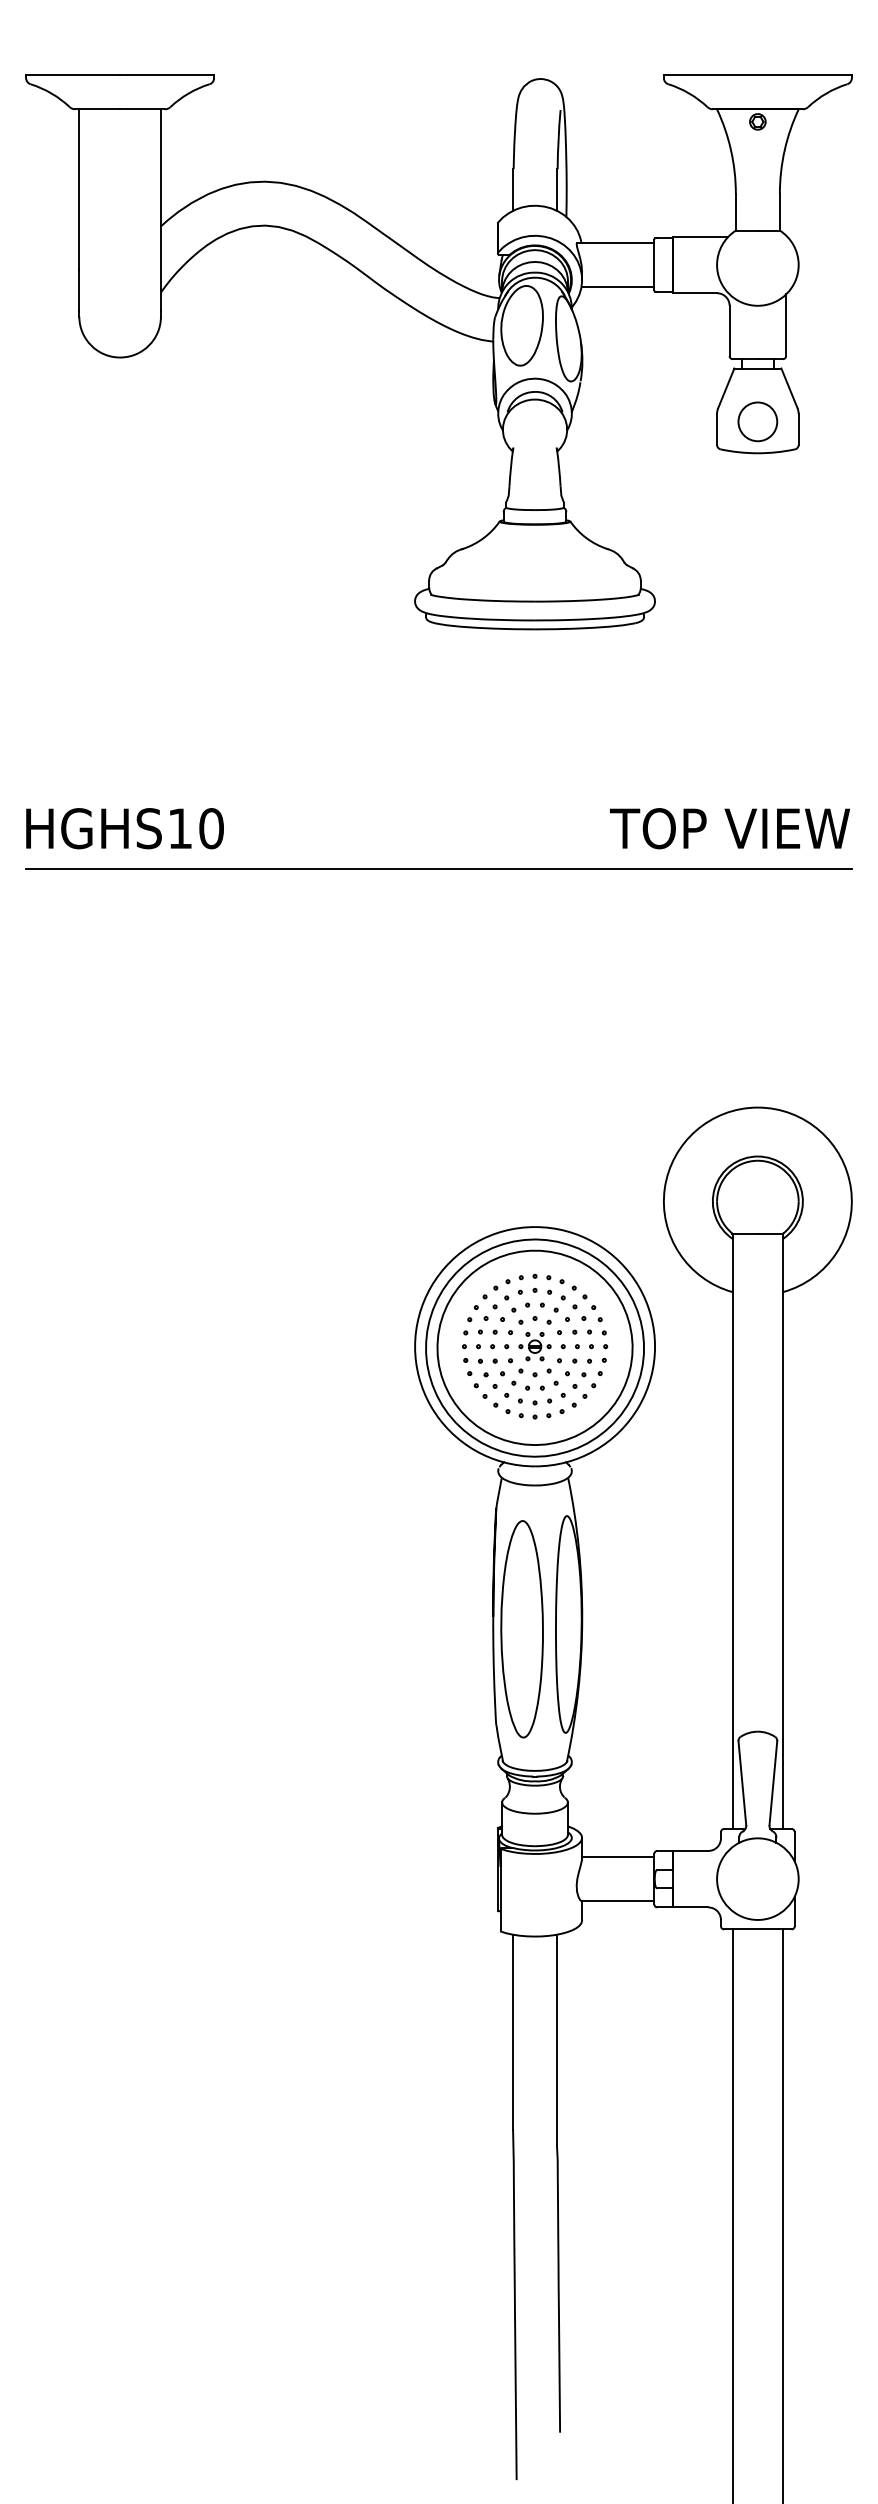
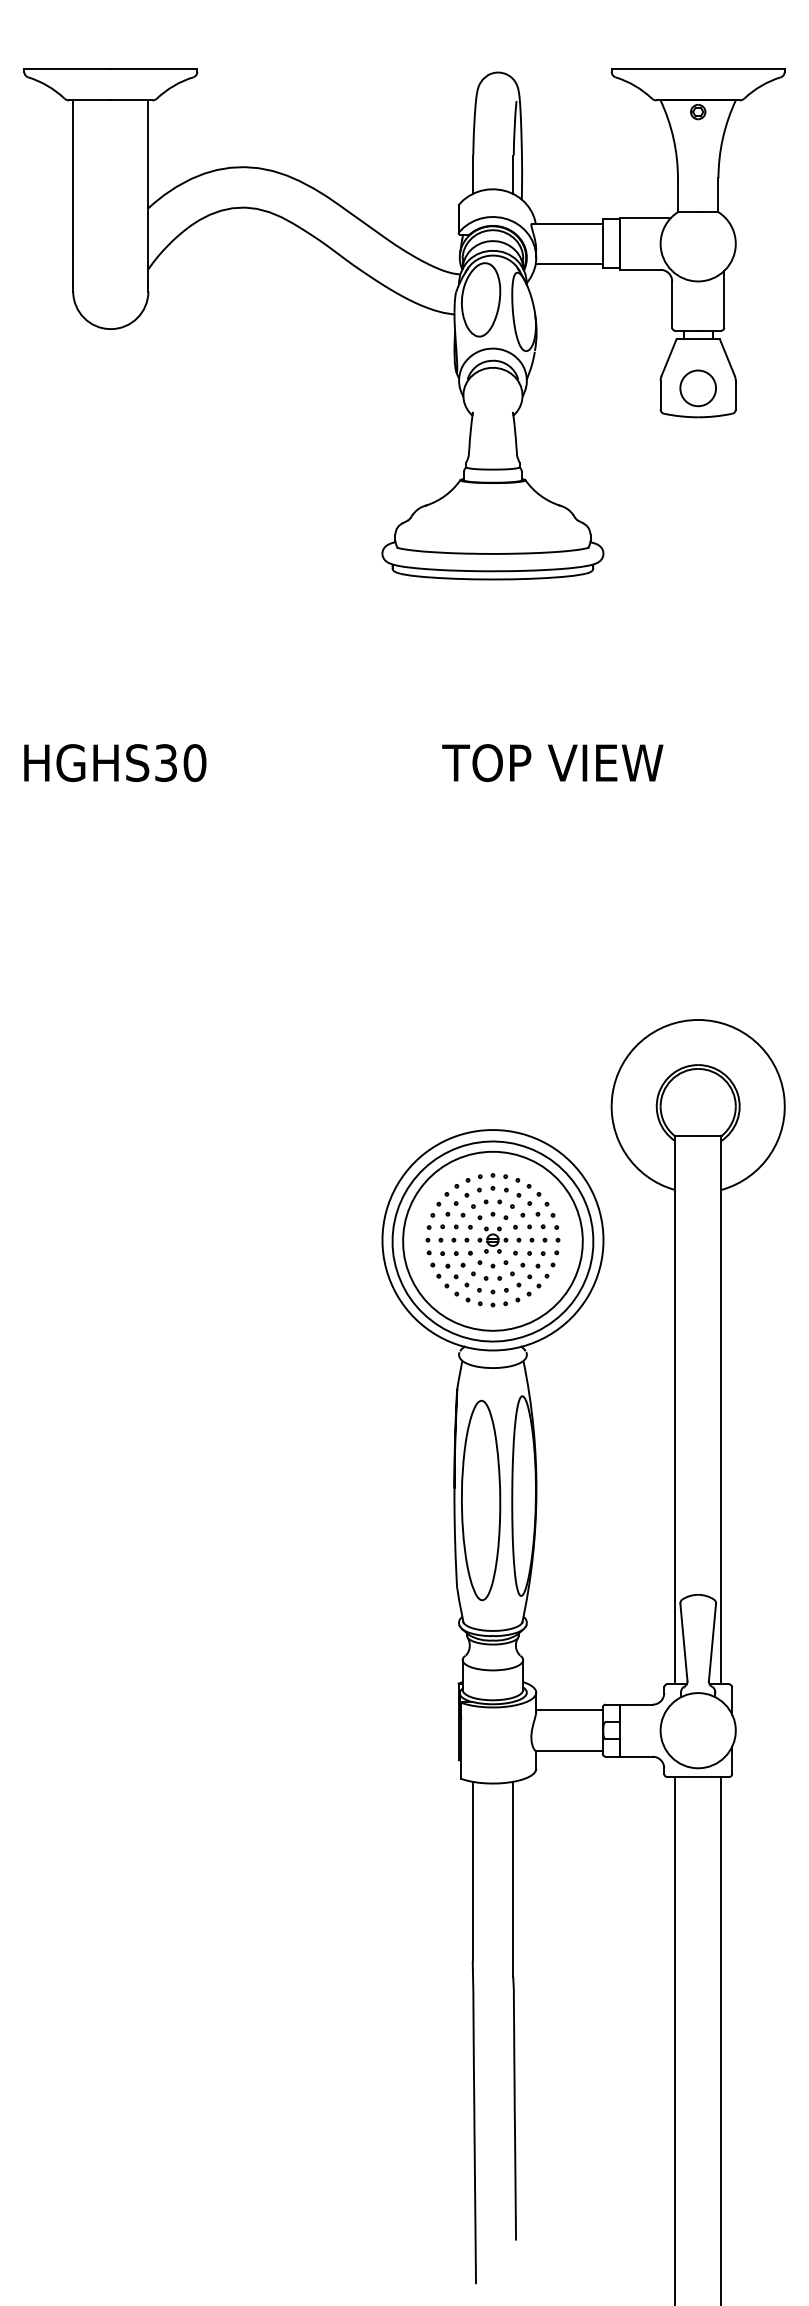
text: (179, 828) -> (165, 762), HGHS10 -> HGHS30
text: (729, 828) -> (552, 762), moved
line: (438, 868) -> (404, 799), removed

